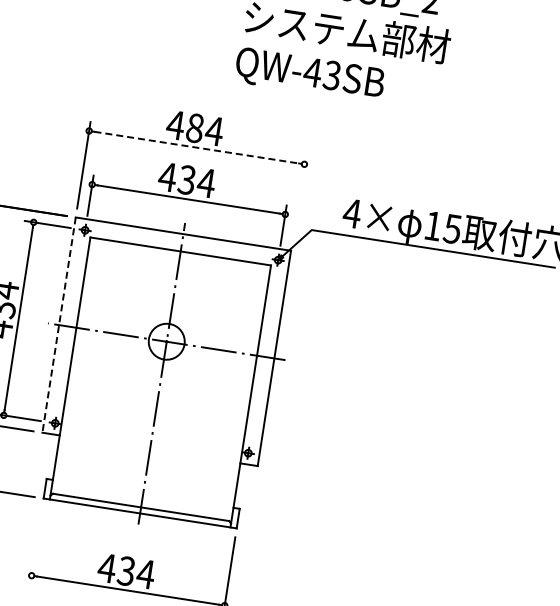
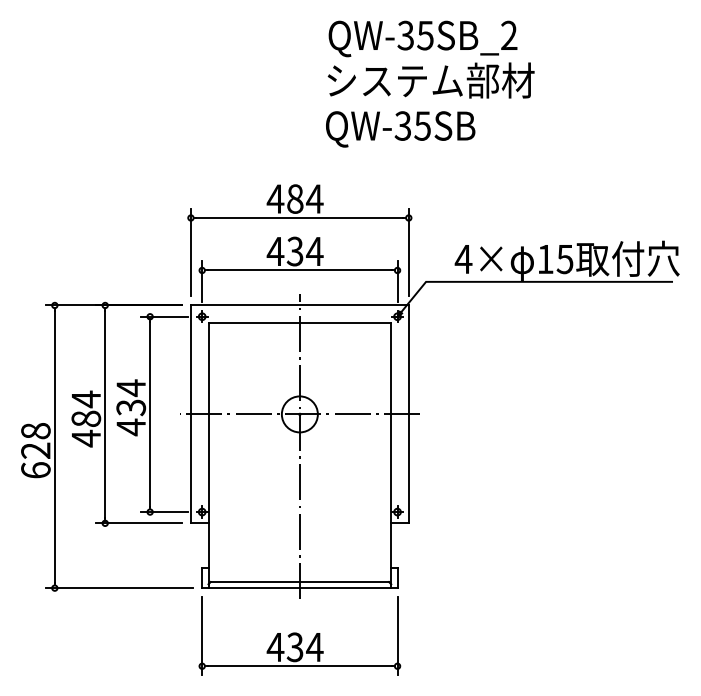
text: (322, 73) -> (412, 125), QW-43SB -> QW-35SB
line: (196, 147) -> (299, 217), dashed -> solid
line: (298, 198) -> (408, 252), added
line: (58, 325) -> (190, 414), dashed -> solid
line: (36, 546) -> (202, 636), added

